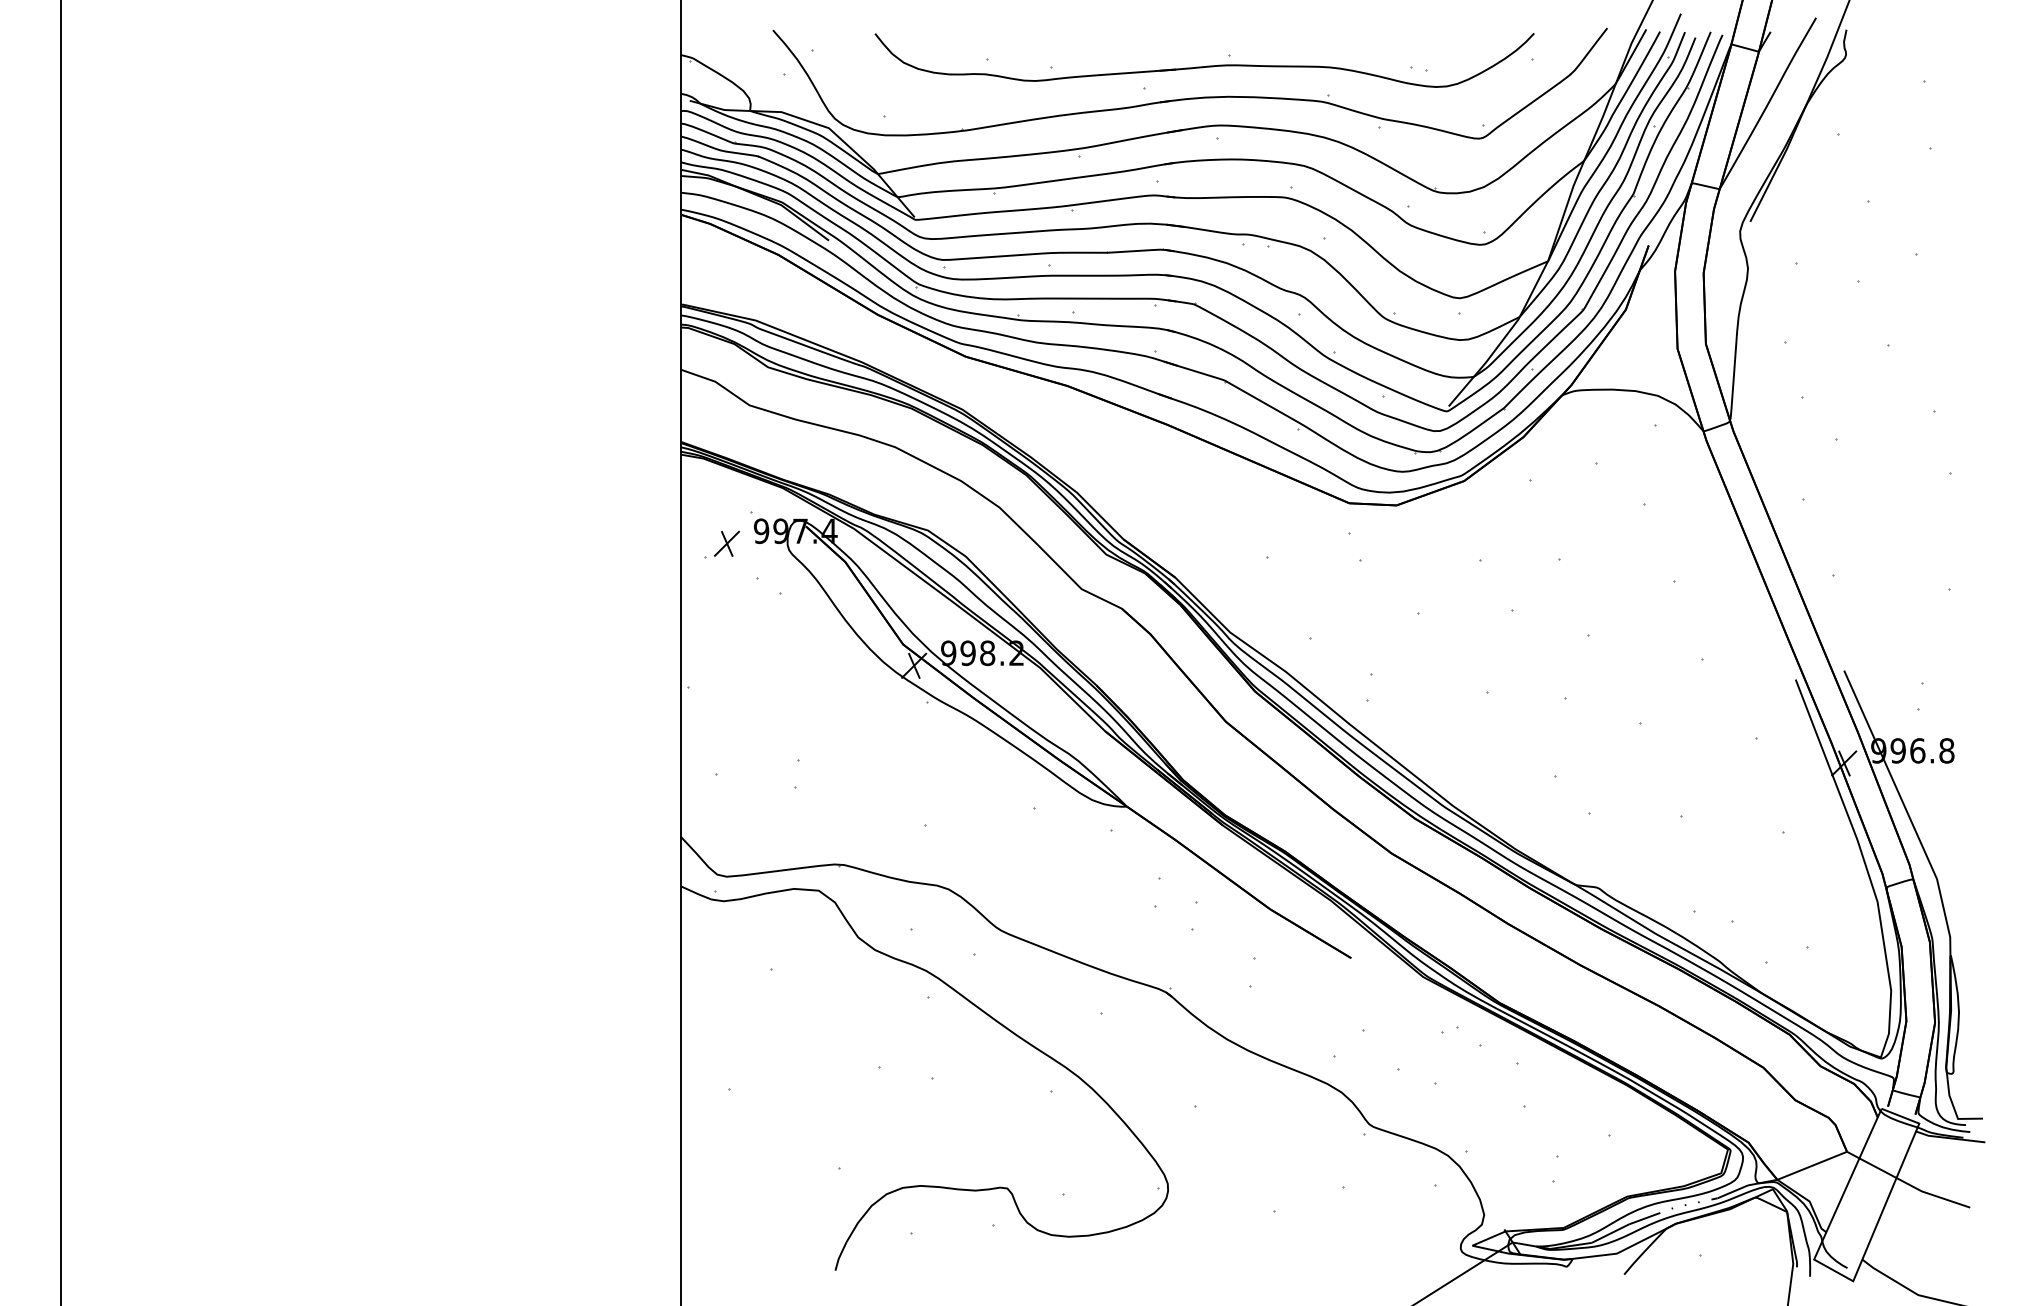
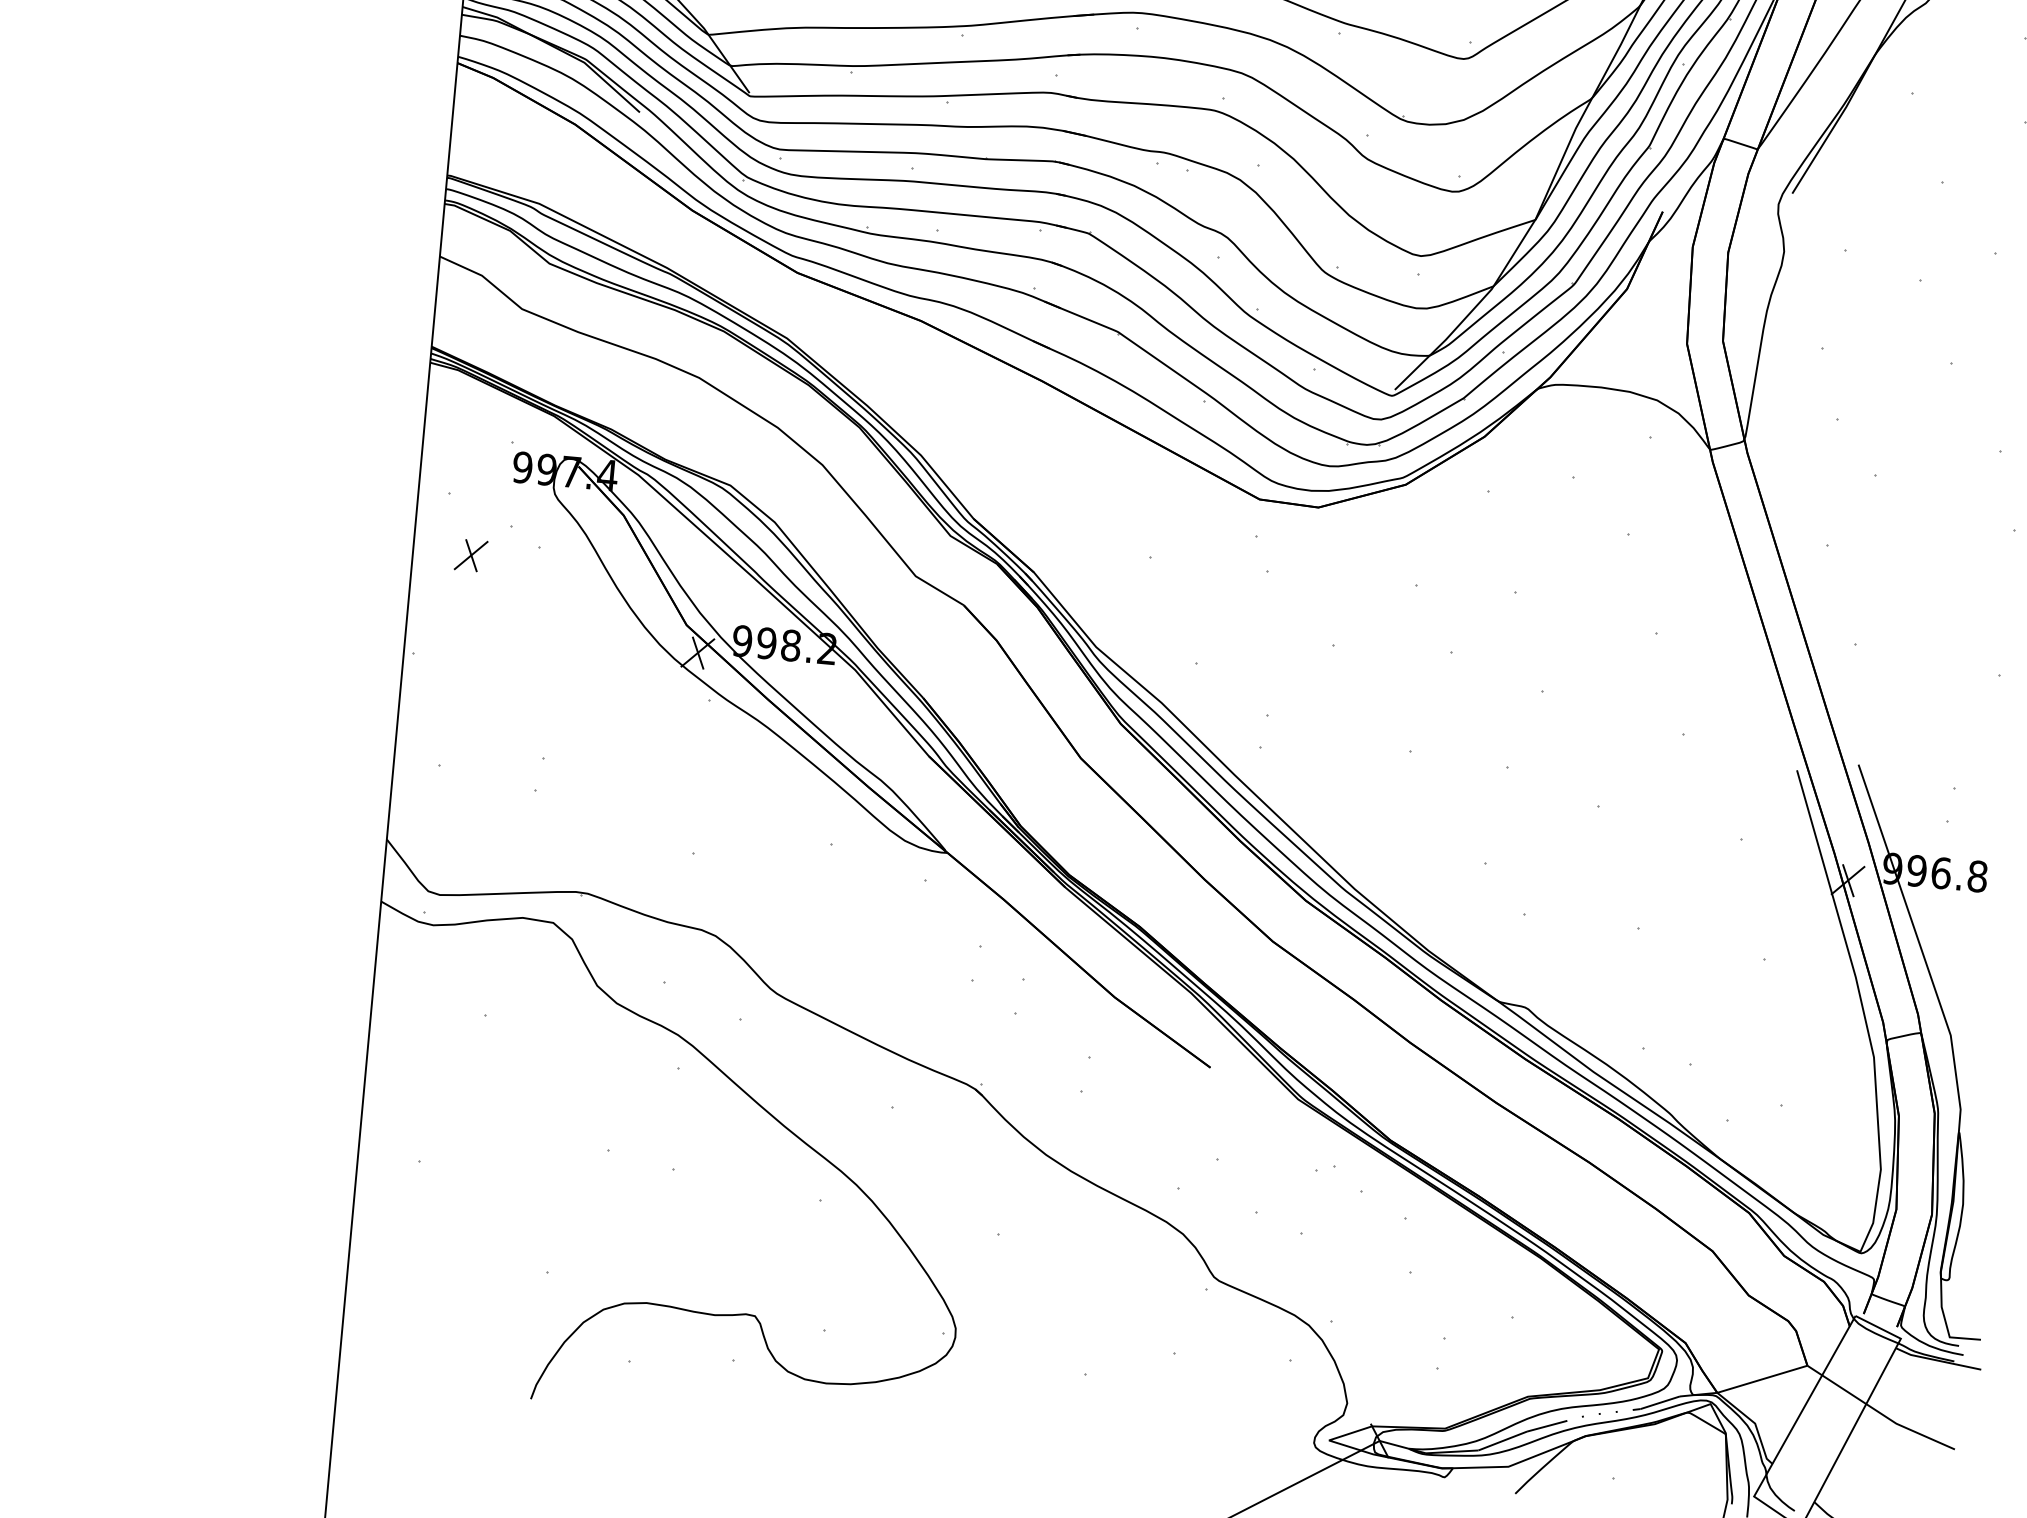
part: (726, 543) -> (470, 555), moved

